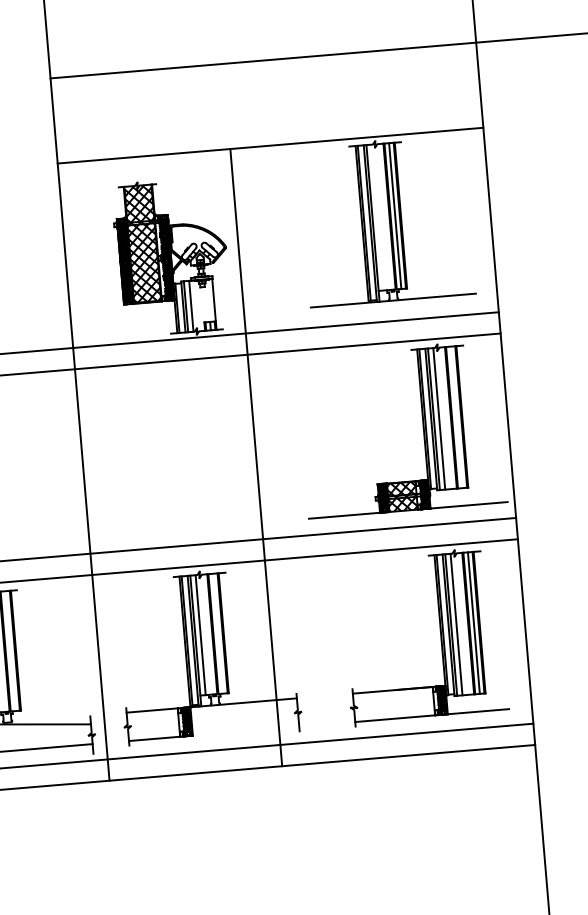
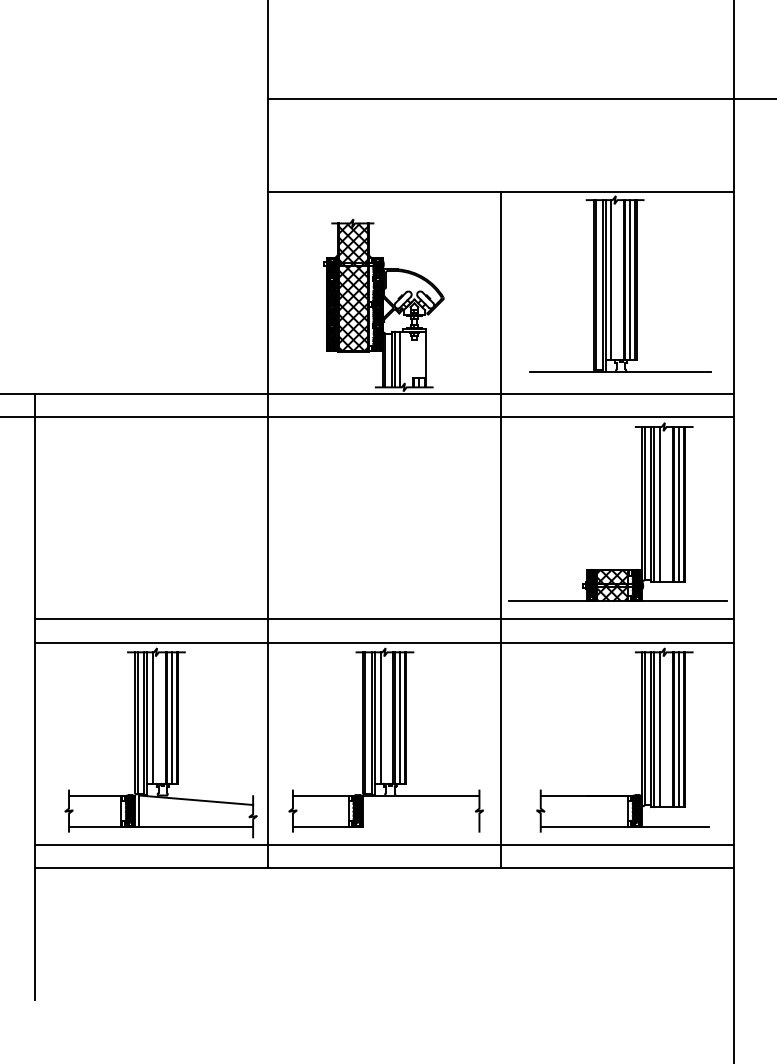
line: (377, 217) -> (611, 279), added
line: (456, 417) -> (678, 504), added
line: (256, 457) -> (501, 529), moved
line: (217, 633) -> (399, 717), added
line: (10, 650) -> (172, 717), added

